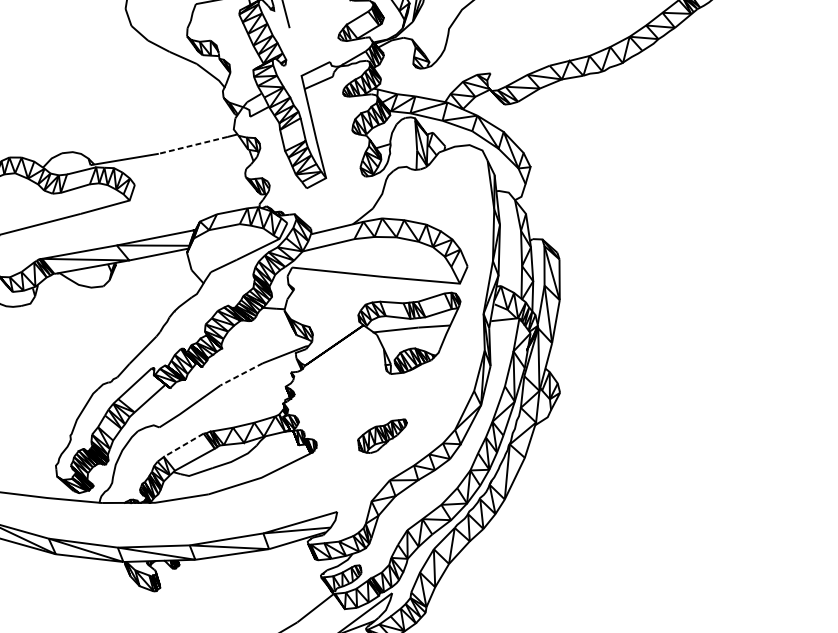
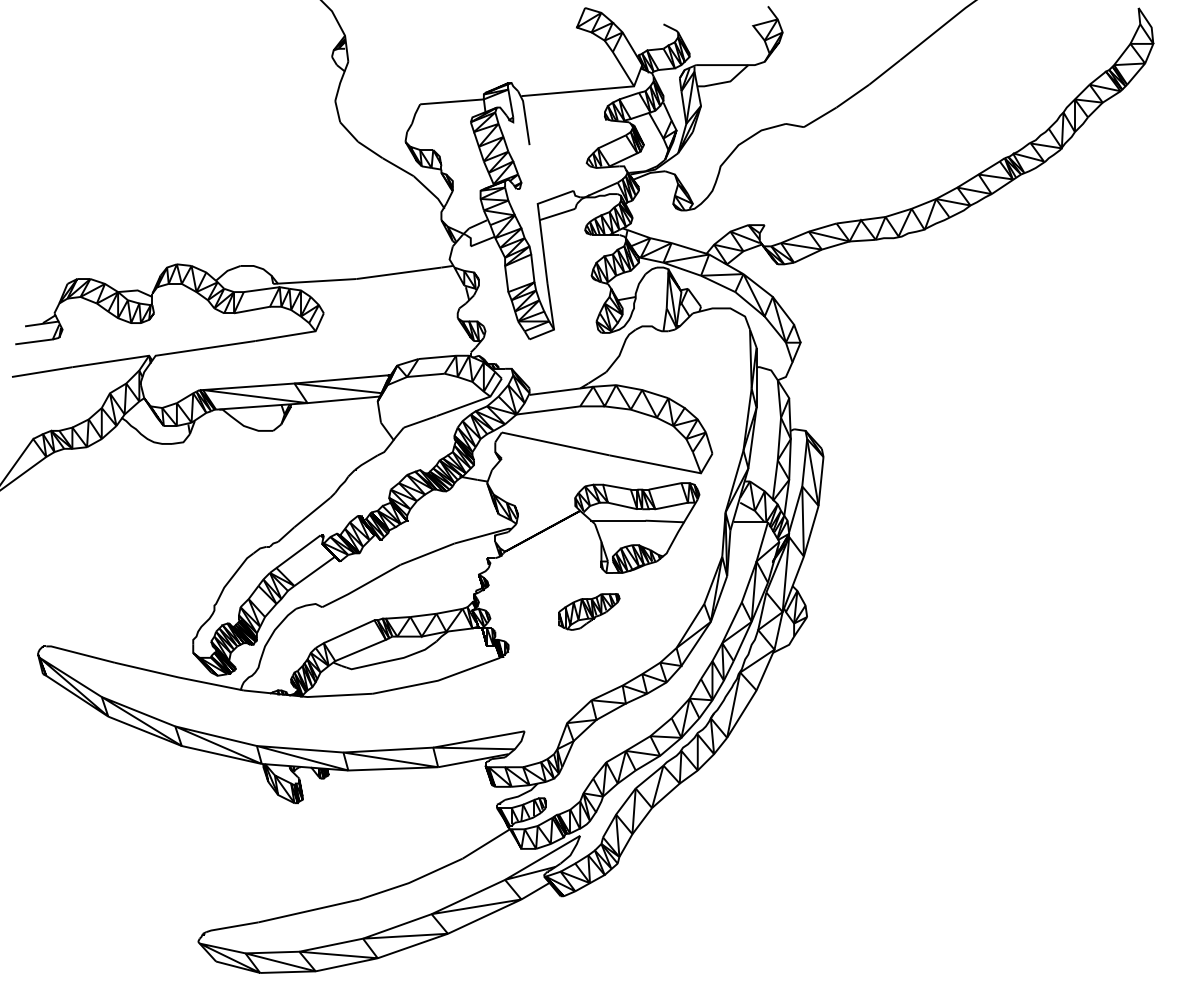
line: (192, 145) -> (398, 273), dashed -> solid
line: (241, 374) -> (427, 554), dashed -> solid
part: (383, 436) -> (589, 611), moved
line: (184, 445) -> (349, 631), dashed -> solid

